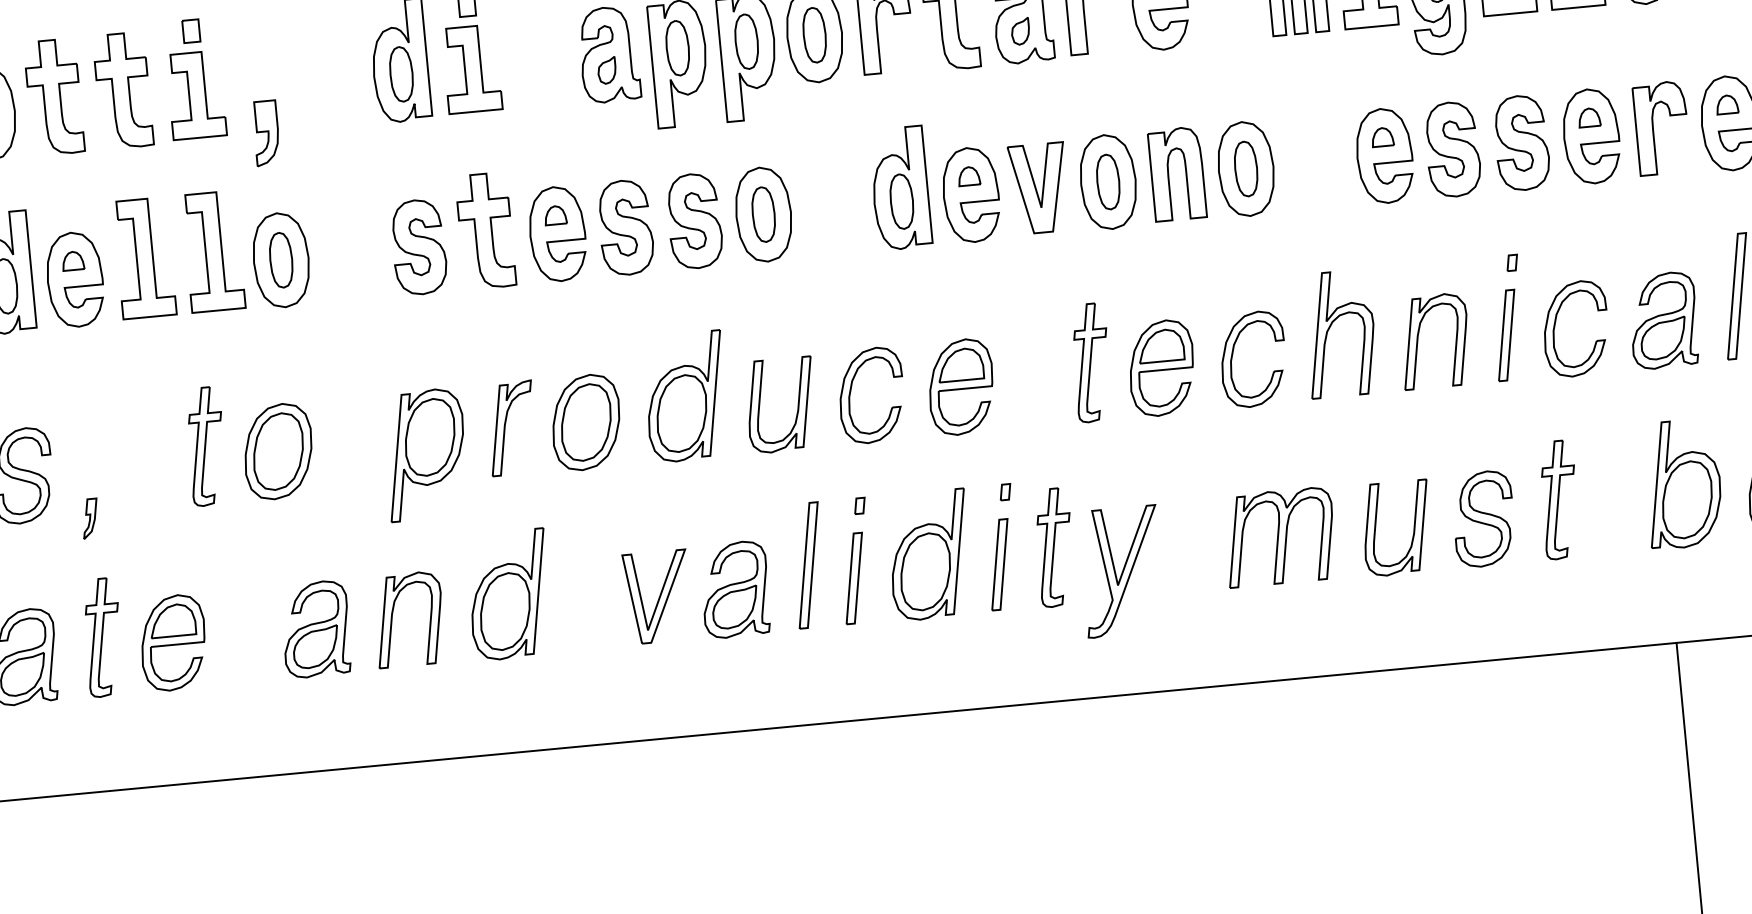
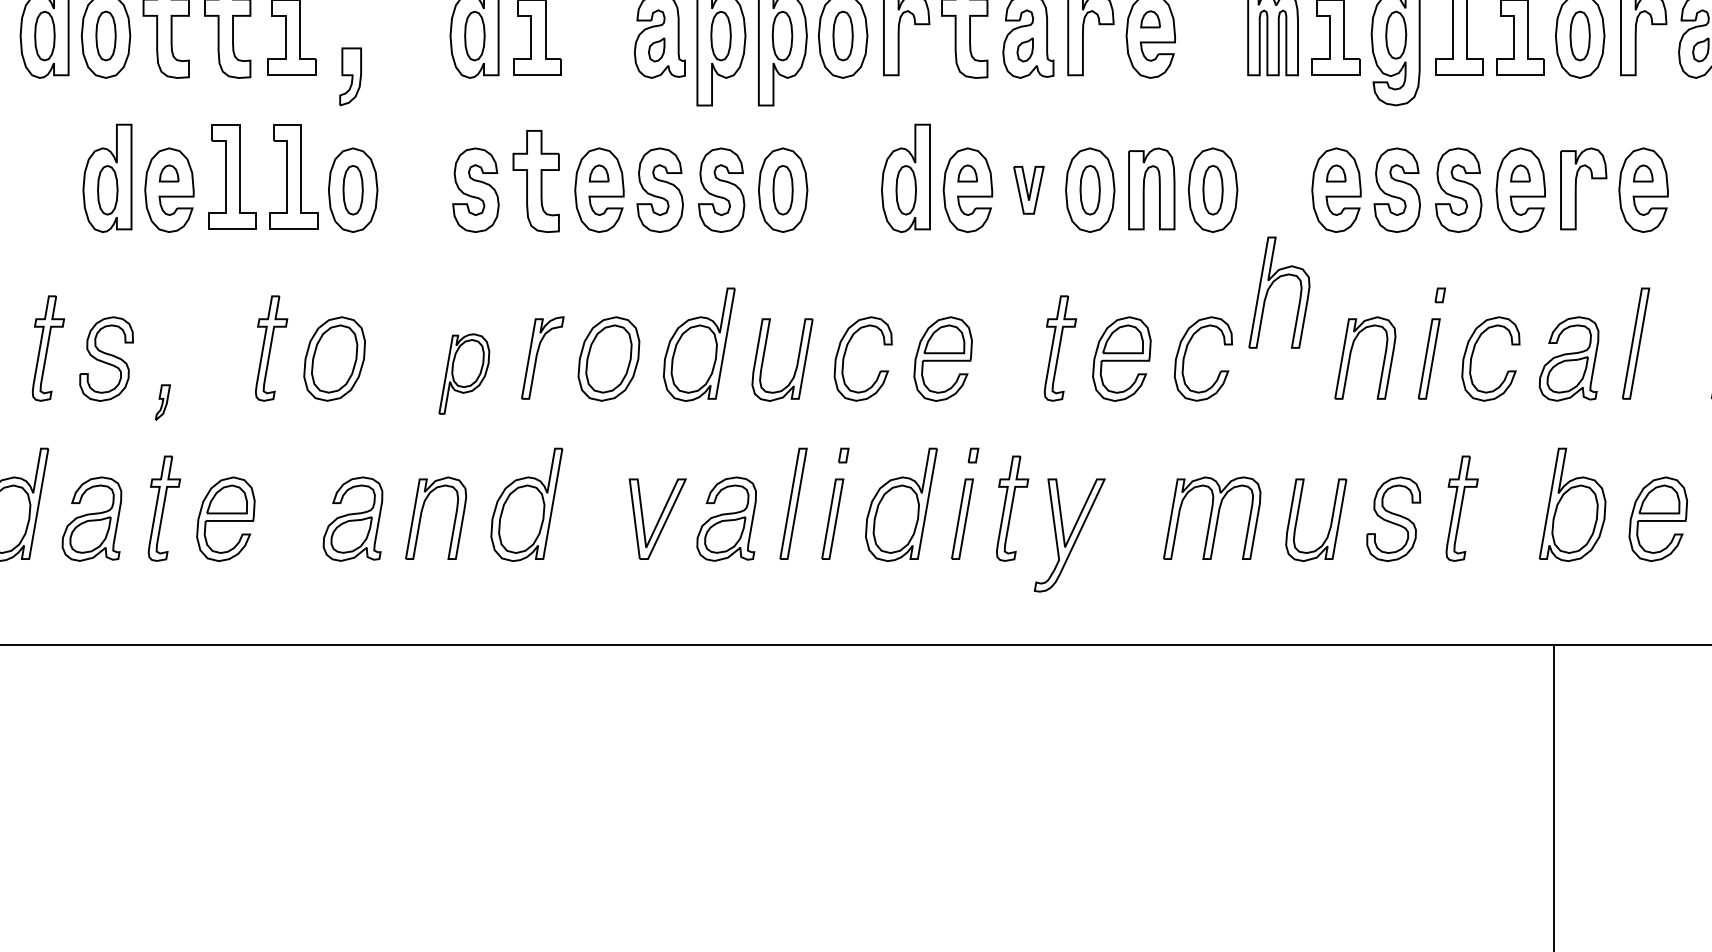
part: (1039, 188) -> (1028, 190), size x0.6
part: (1330, 327) -> (1271, 286), moved
part: (424, 454) -> (463, 373), size x0.7

